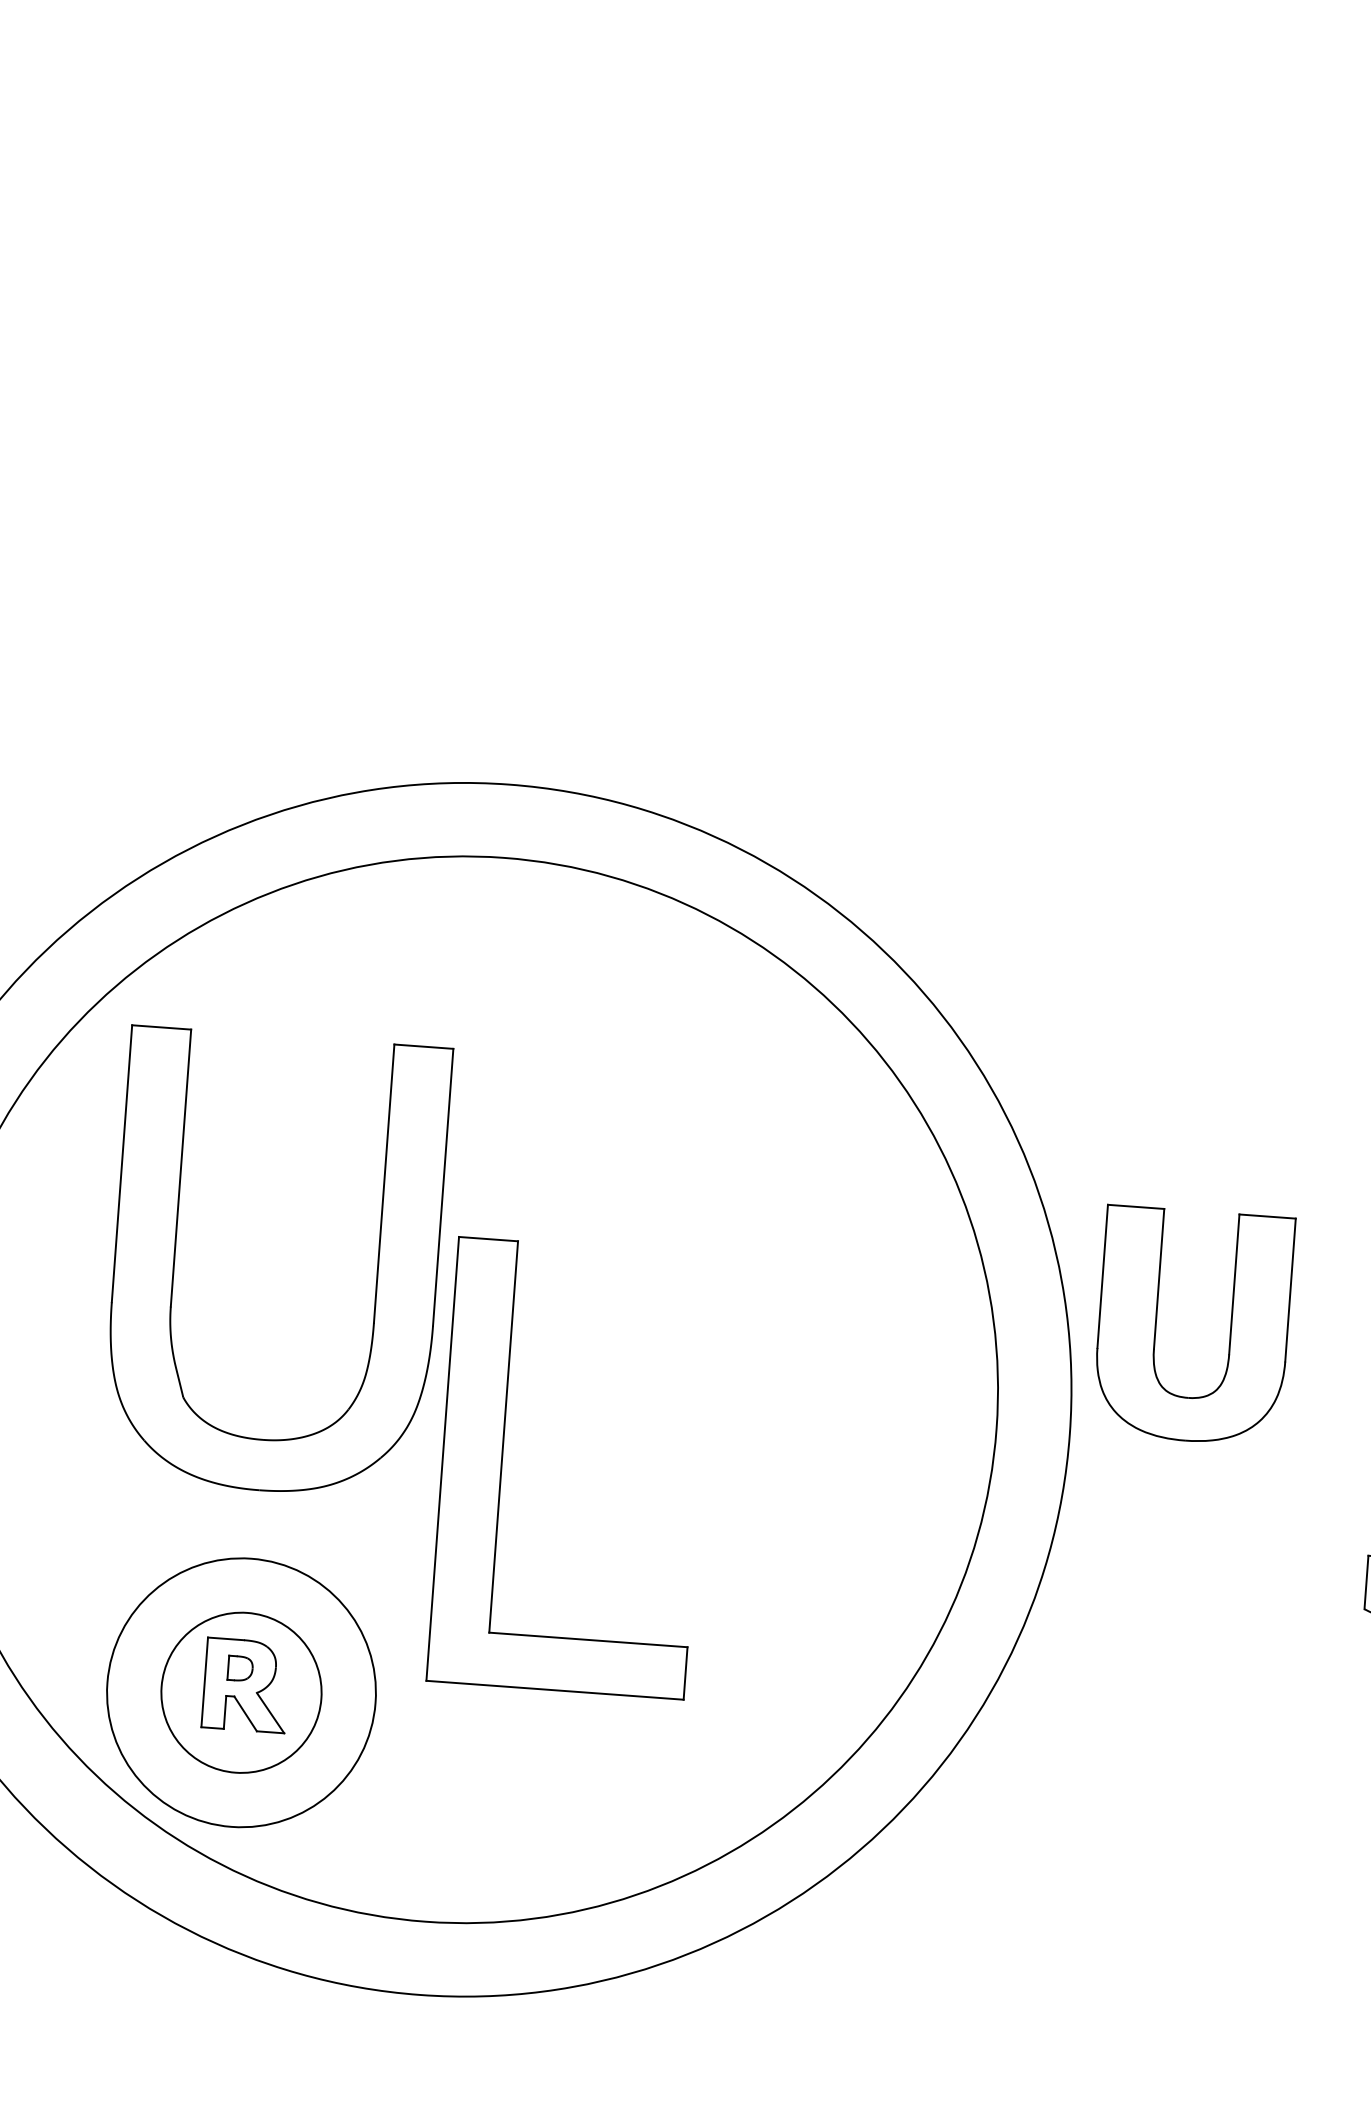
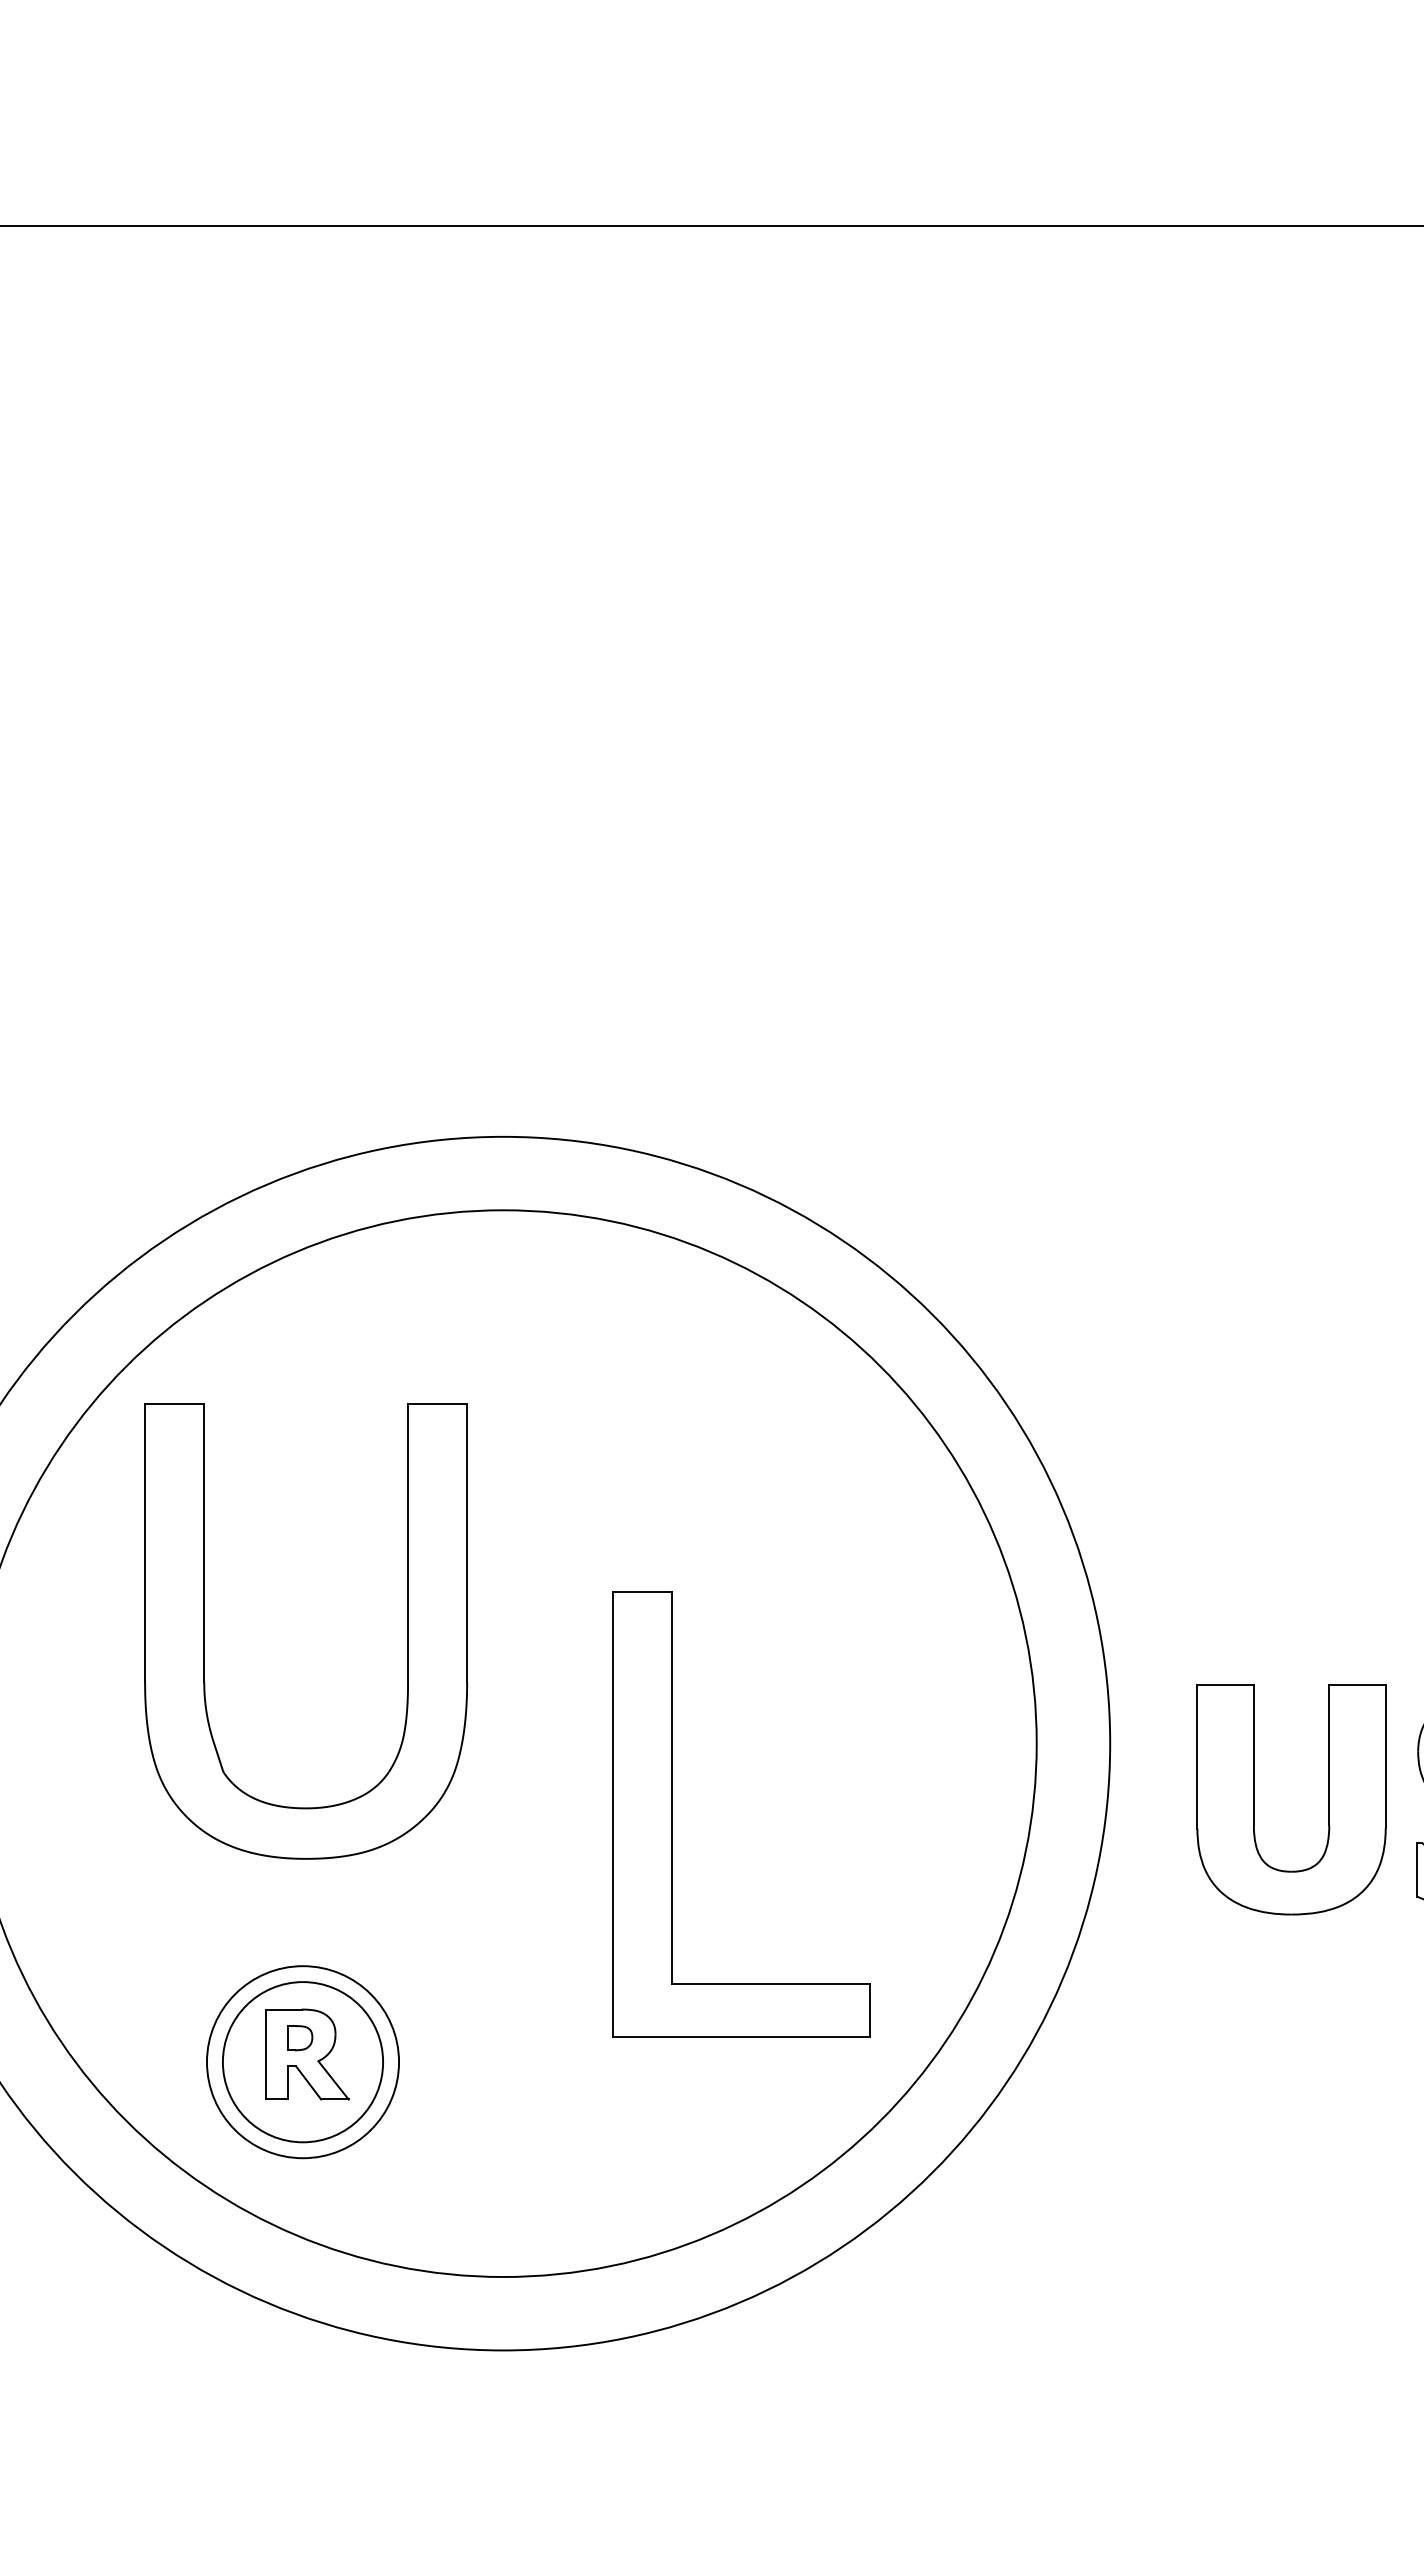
part: (1156, 1323) -> (1254, 1799), moved
part: (502, 1463) -> (672, 1814), moved
circle: (240, 1693) -> (302, 2062), size x0.71

